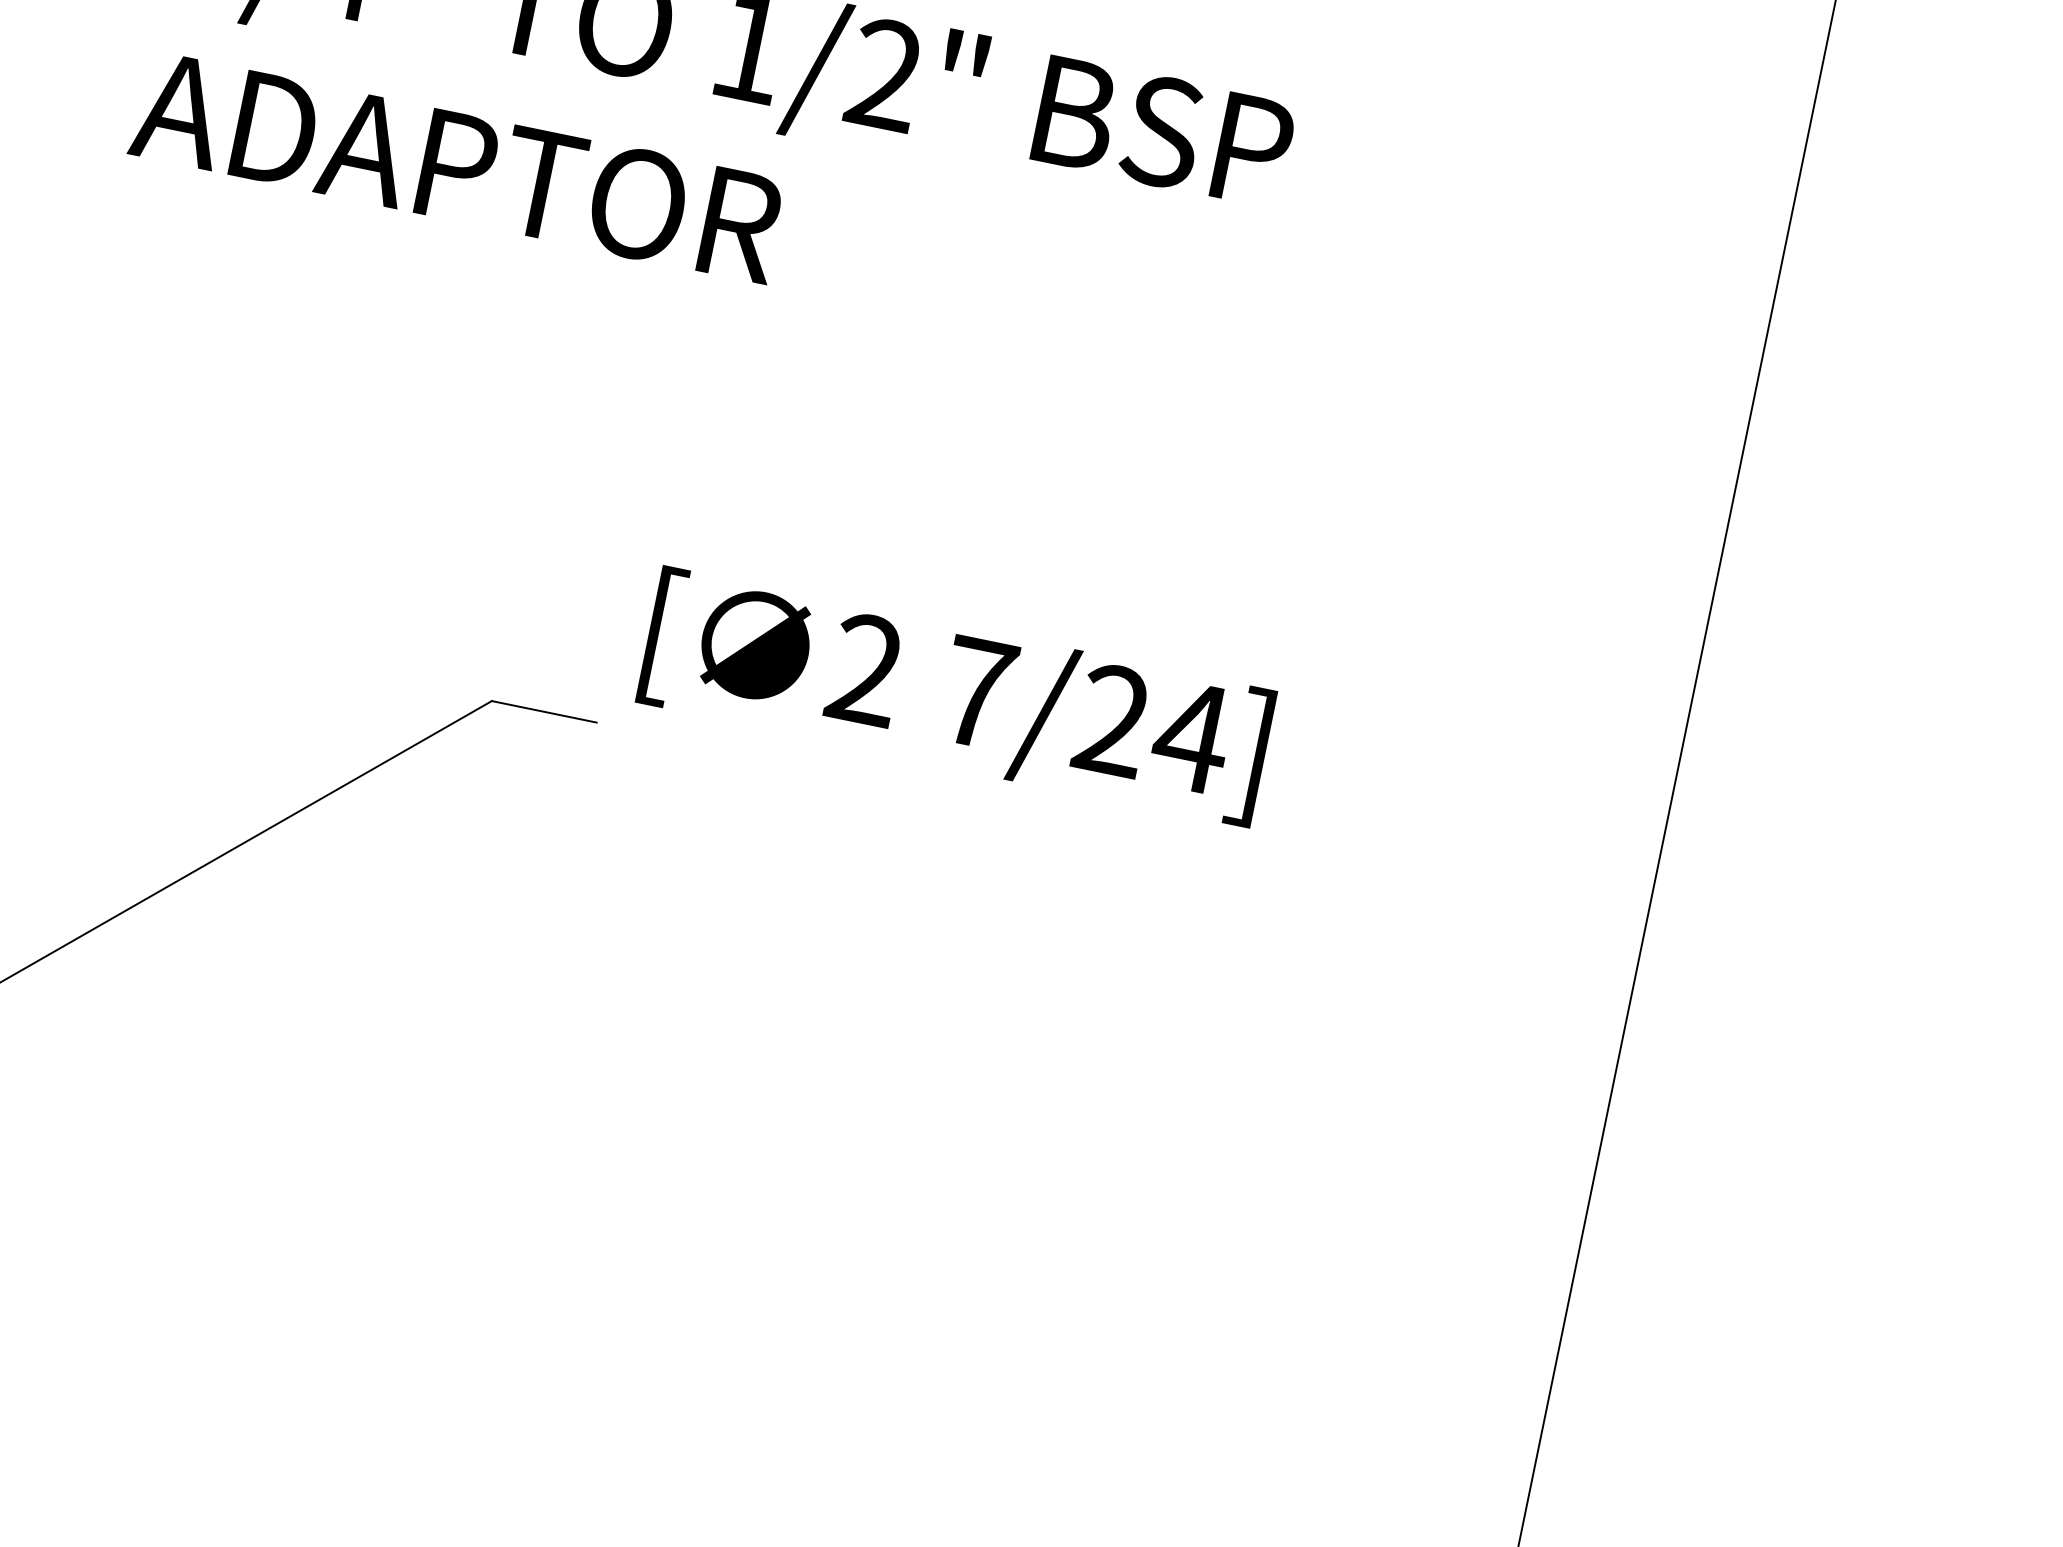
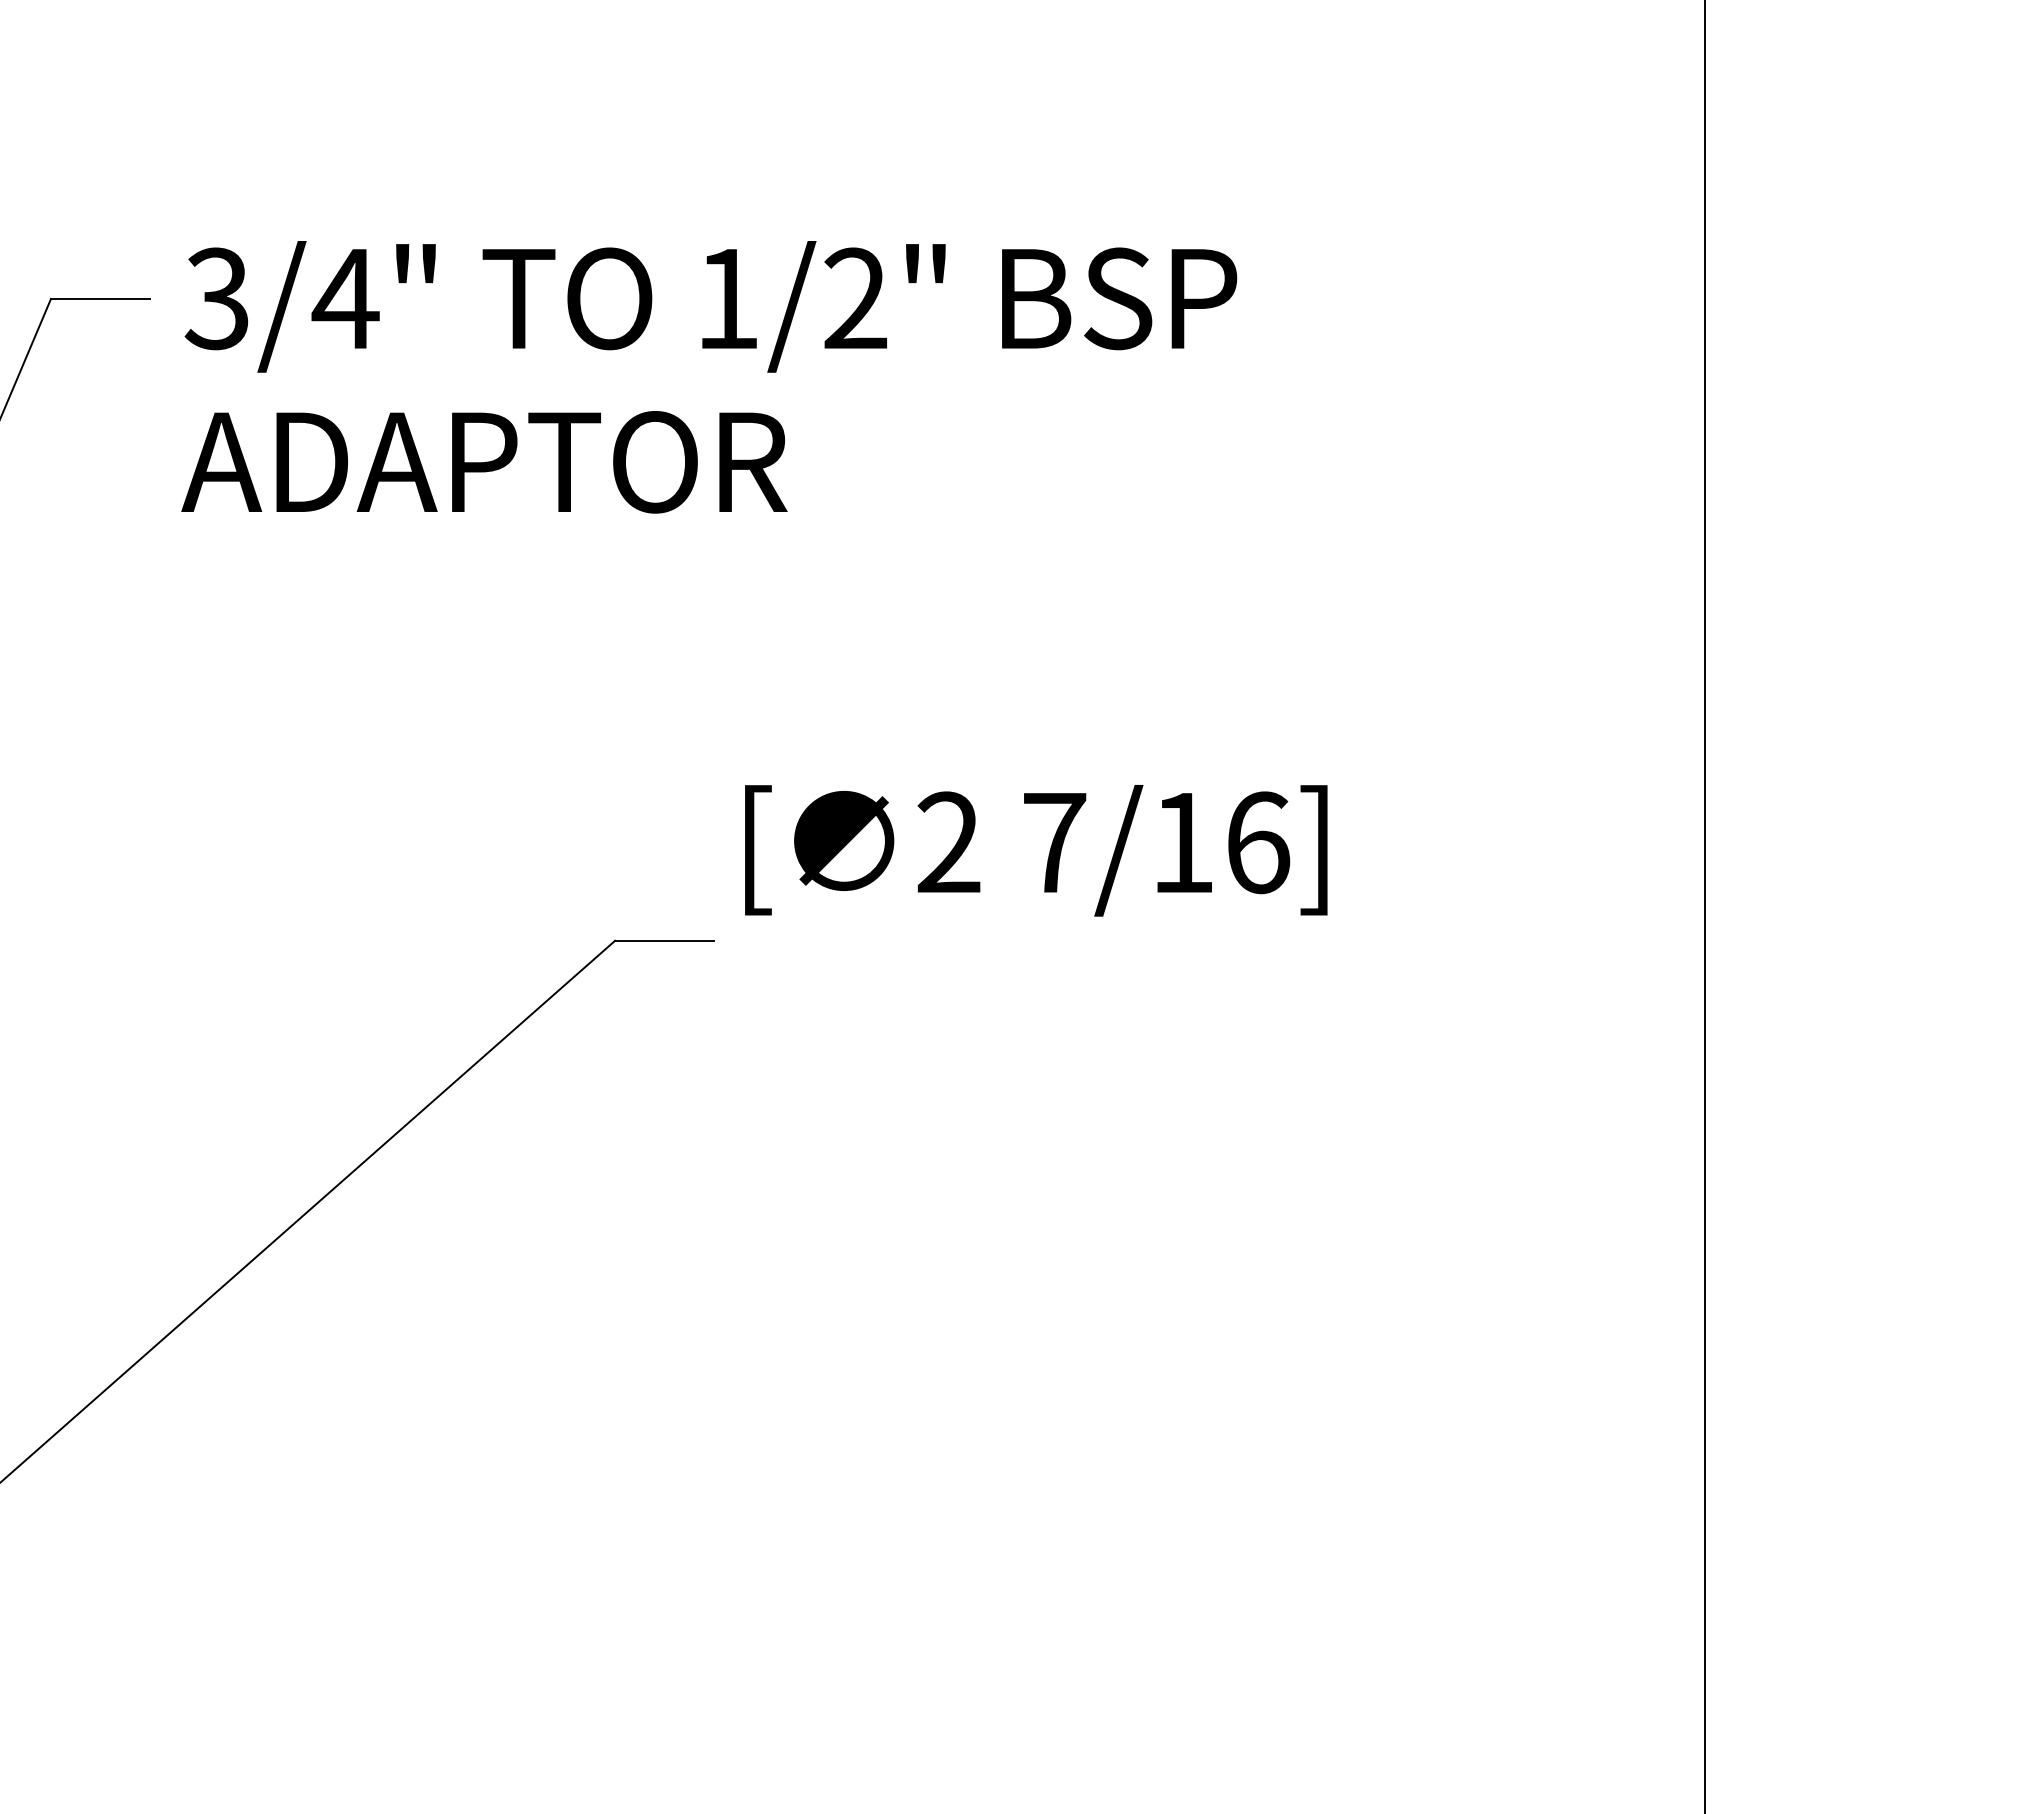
text: (1153, 728) -> (1221, 842), 7/24] -> 7/16]

